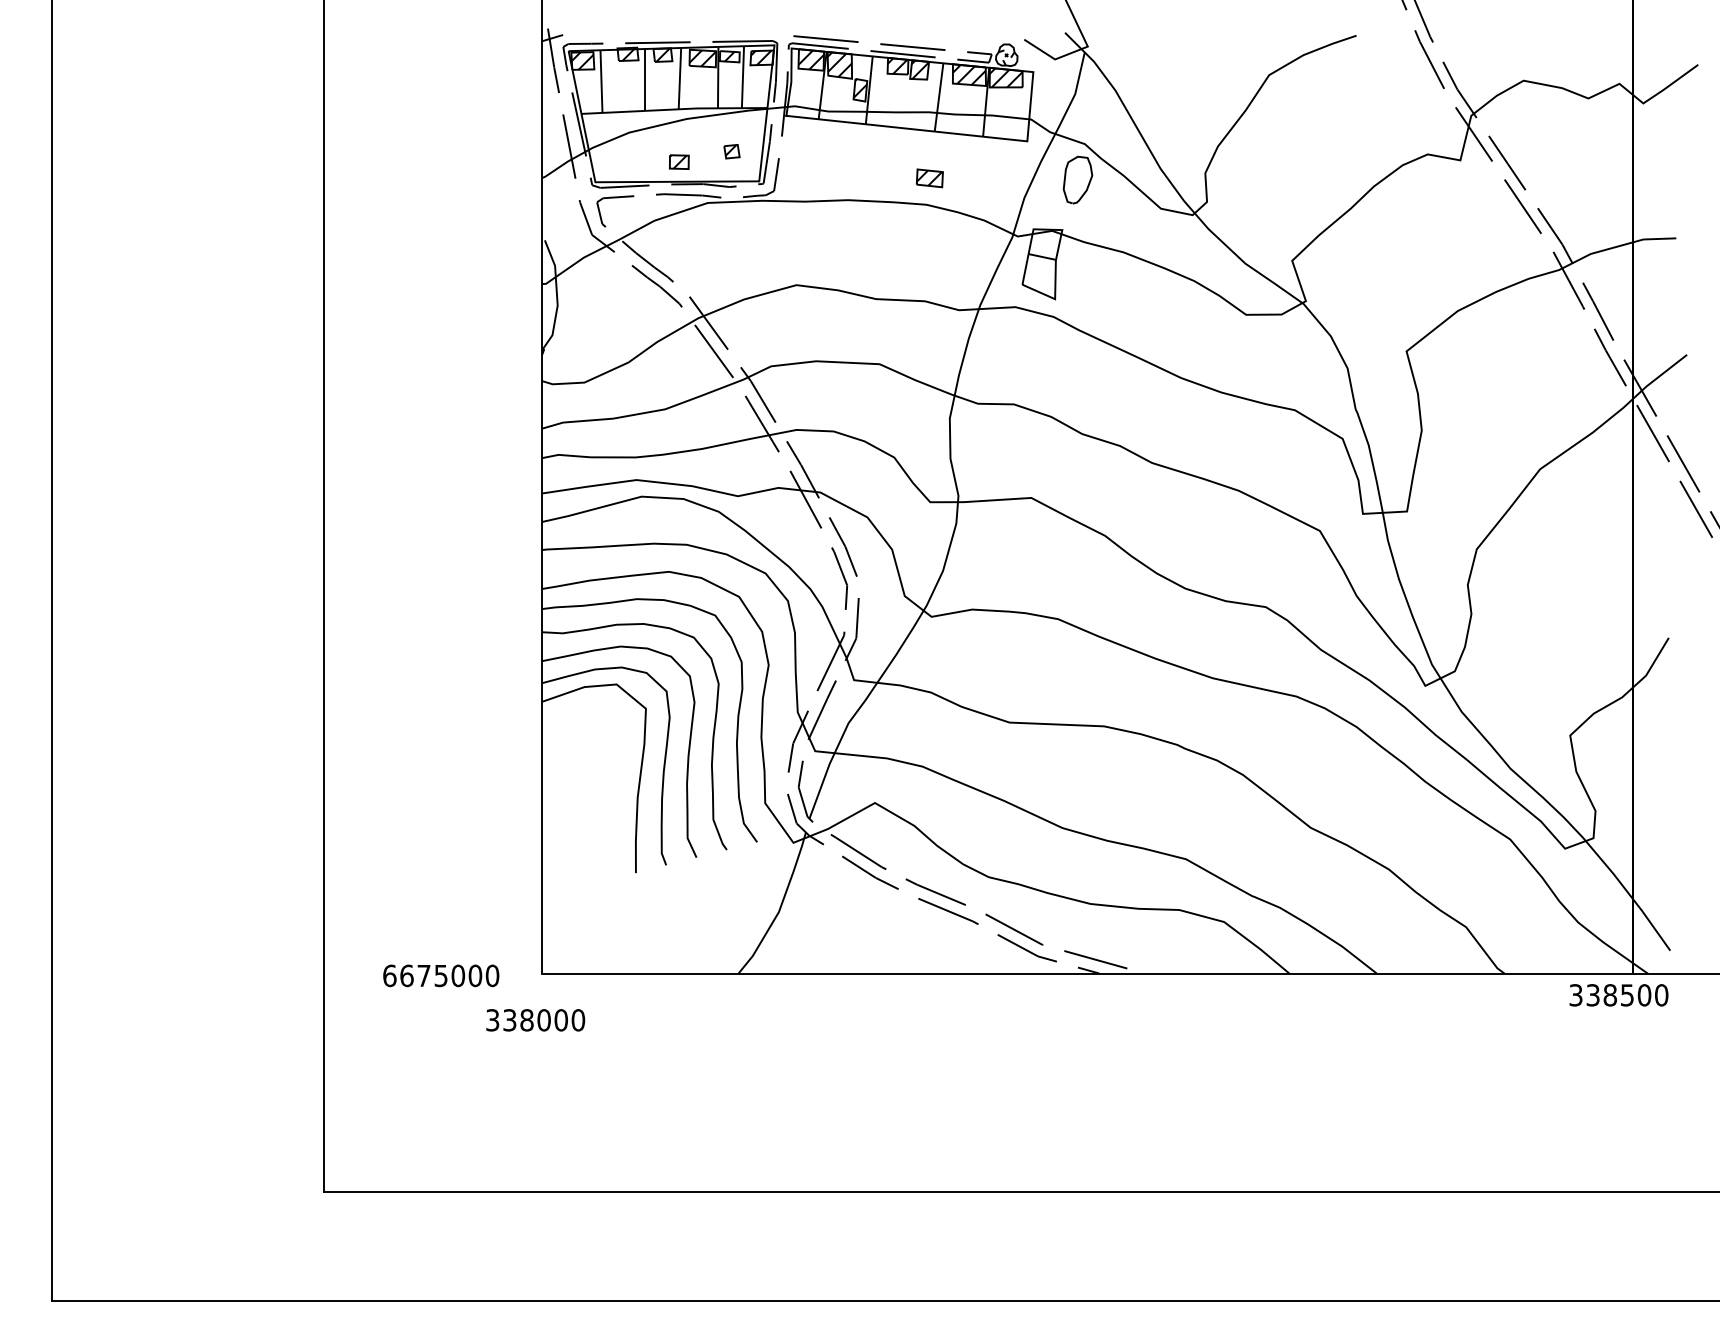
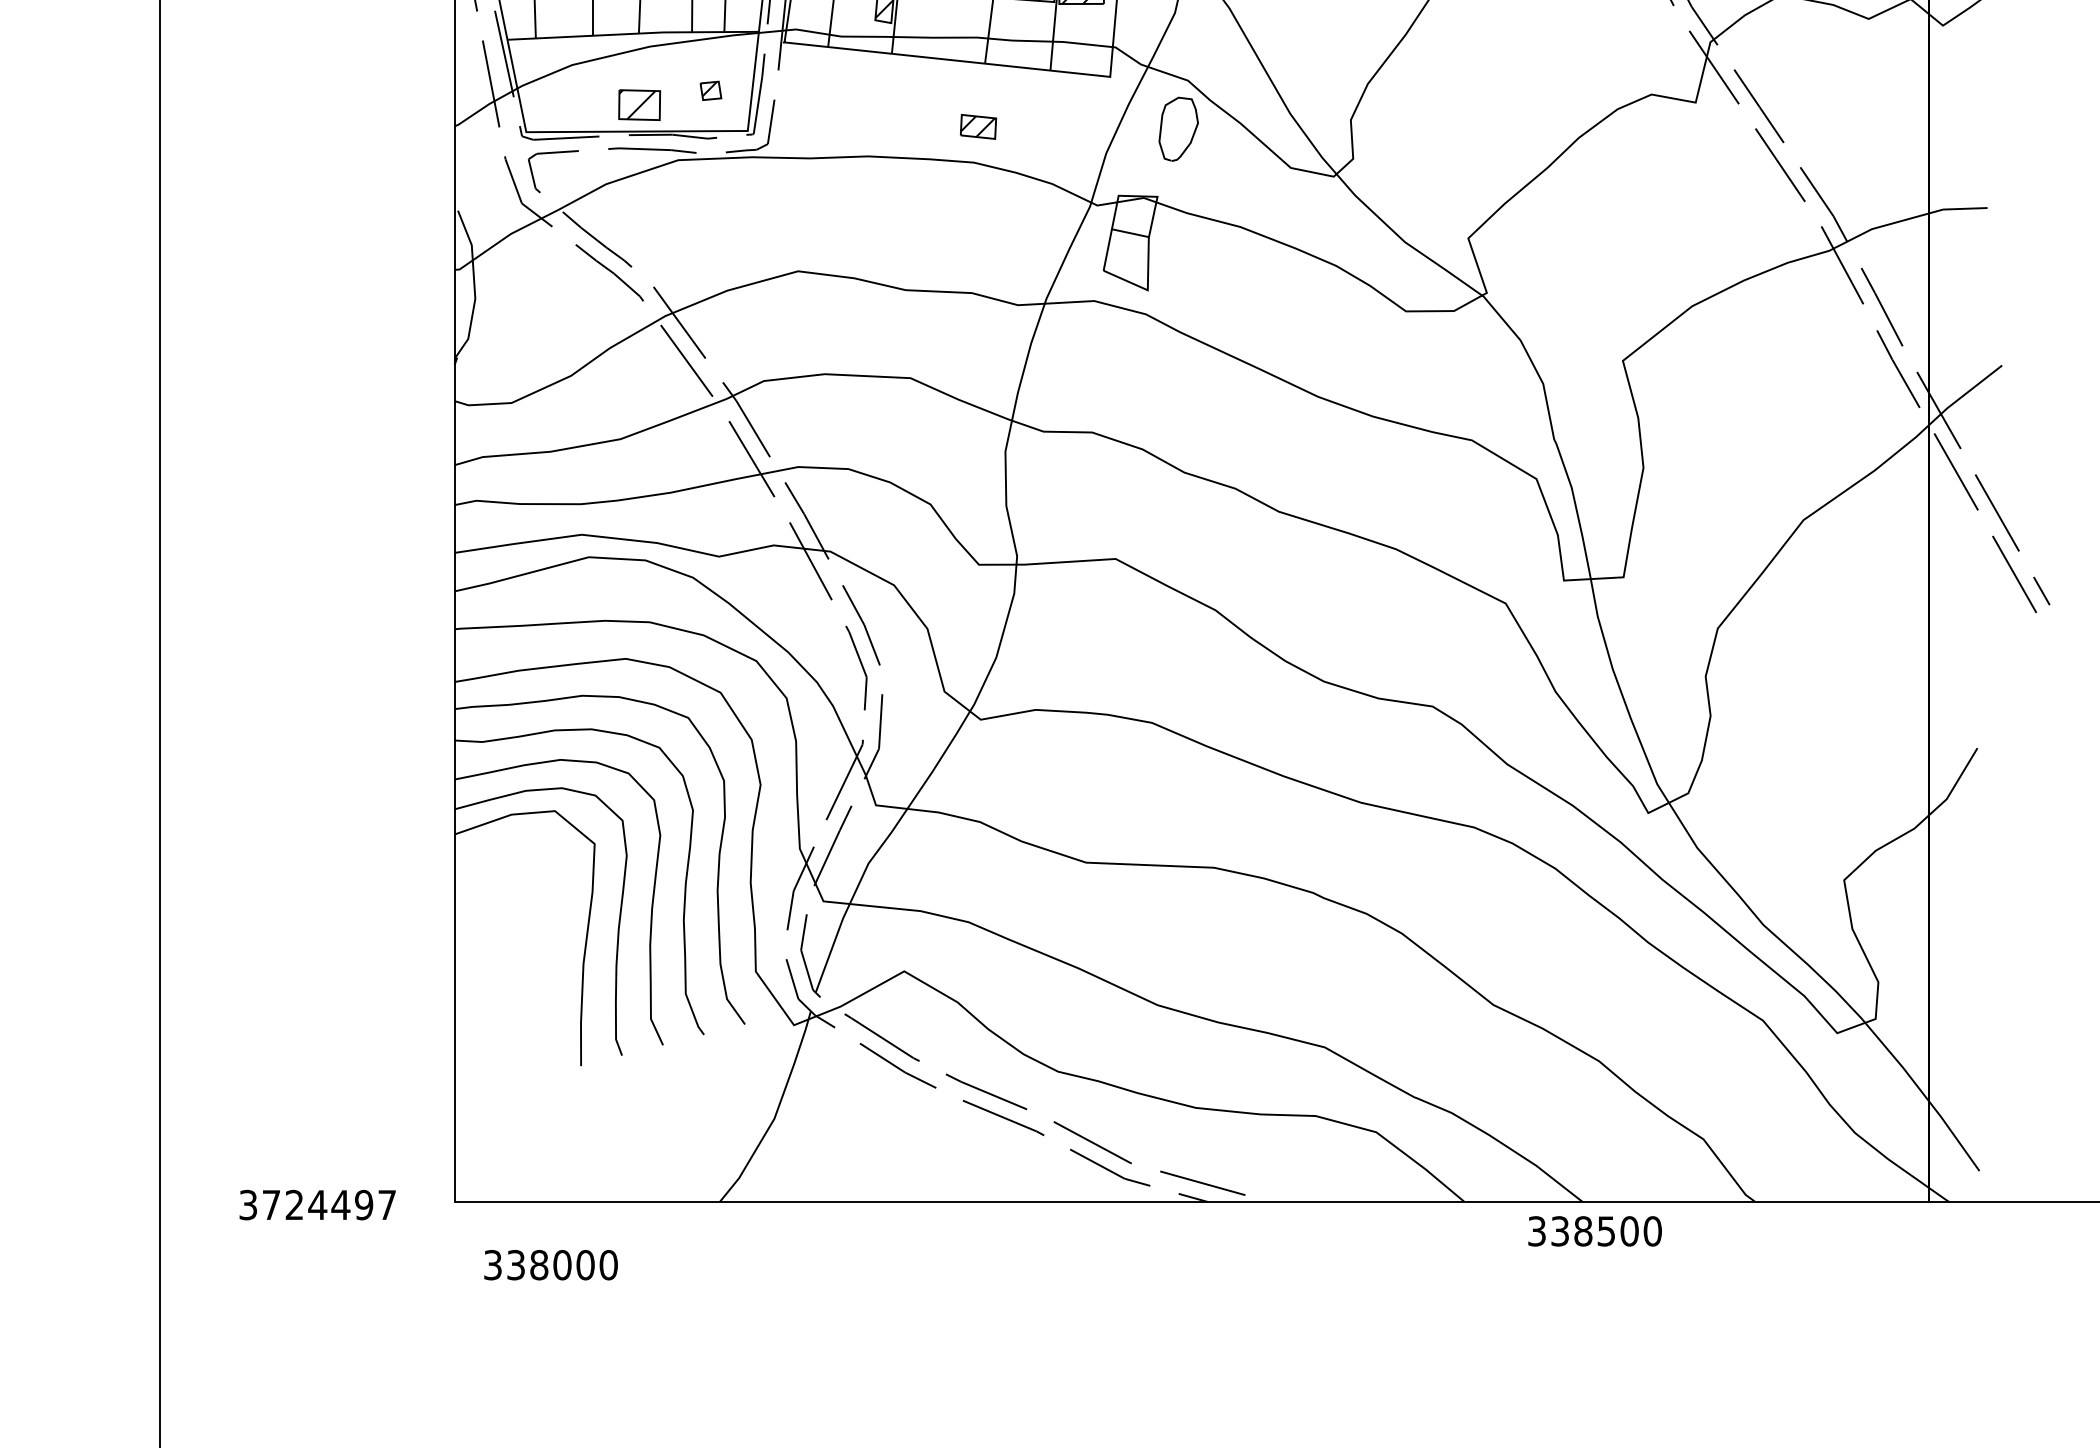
part: (679, 161) -> (639, 104), size x1.6
text: (441, 975) -> (318, 1204), 6675000 -> 3724497
text: (1618, 995) -> (1594, 1231), moved
text: (535, 1020) -> (550, 1265), moved

